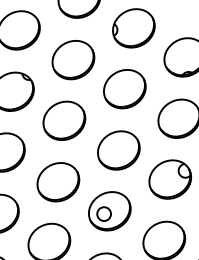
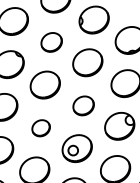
part: (73, 60) -> (51, 42), size x0.7
part: (118, 150) -> (83, 105), size x0.7
part: (58, 182) -> (41, 128), size x0.6

